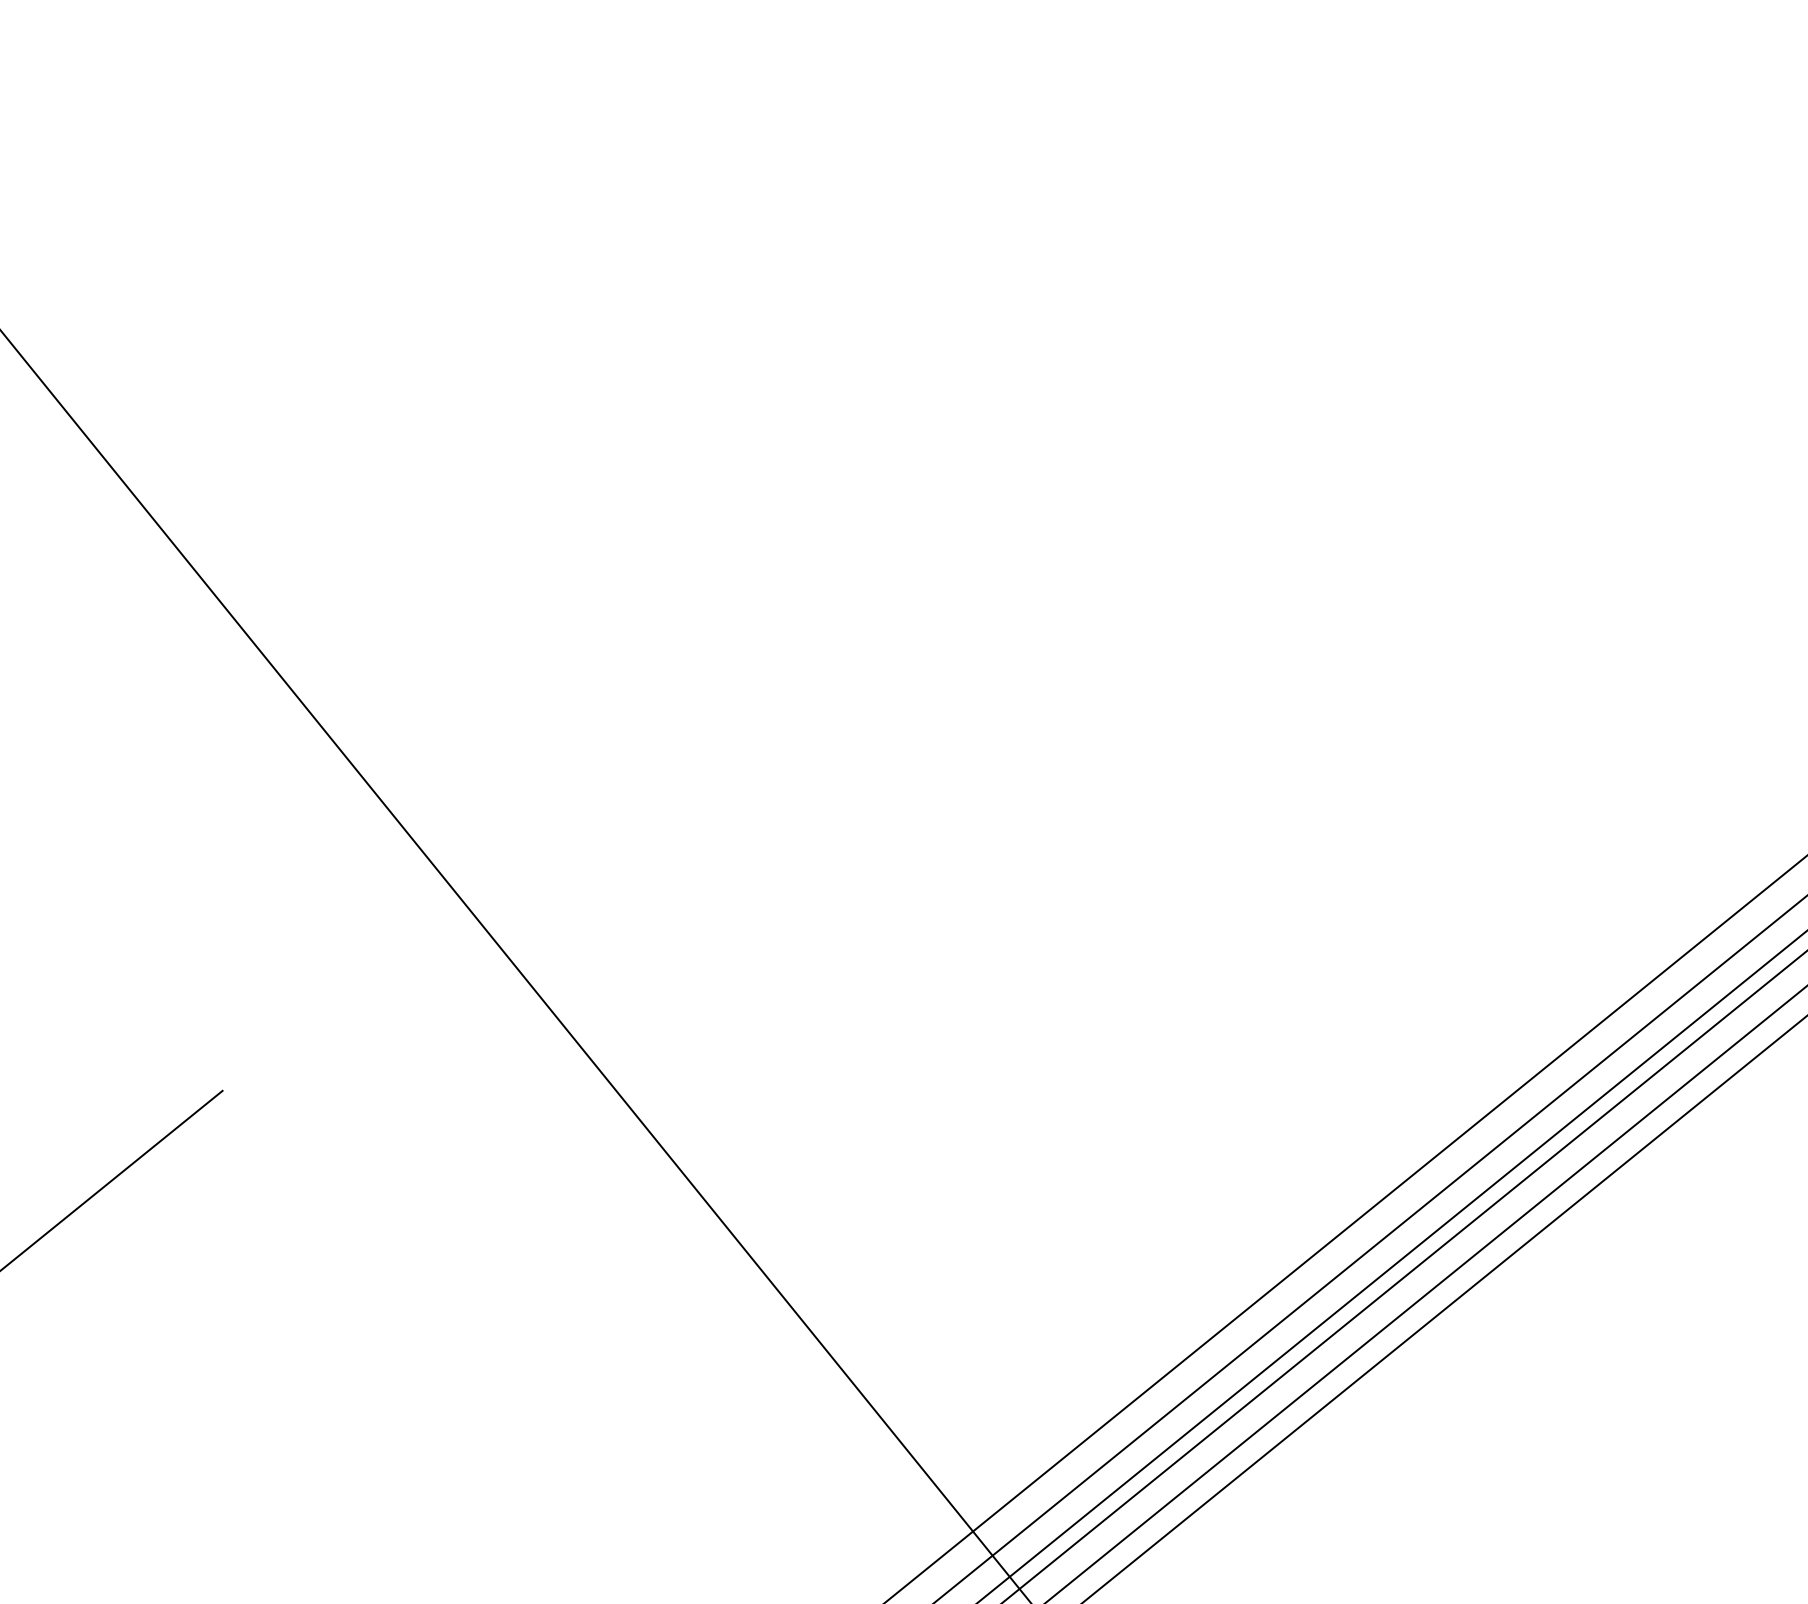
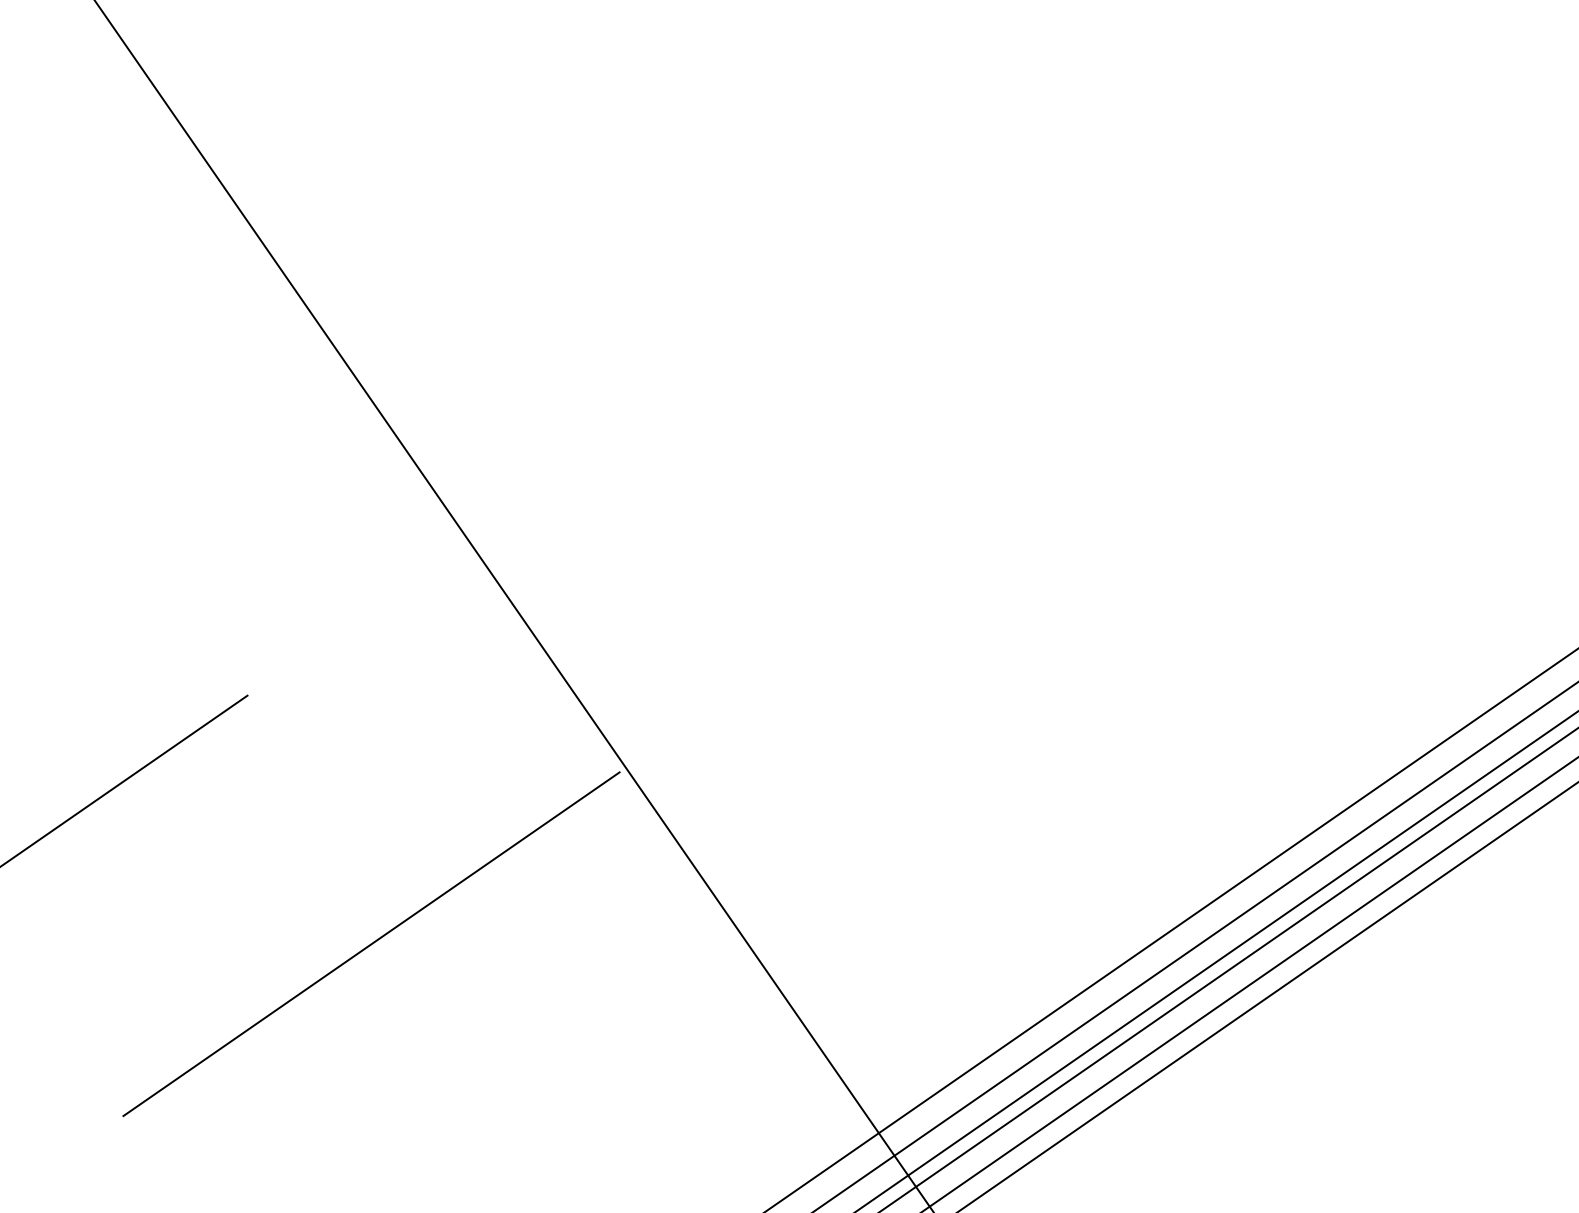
line: (383, 1360) -> (371, 943), added

